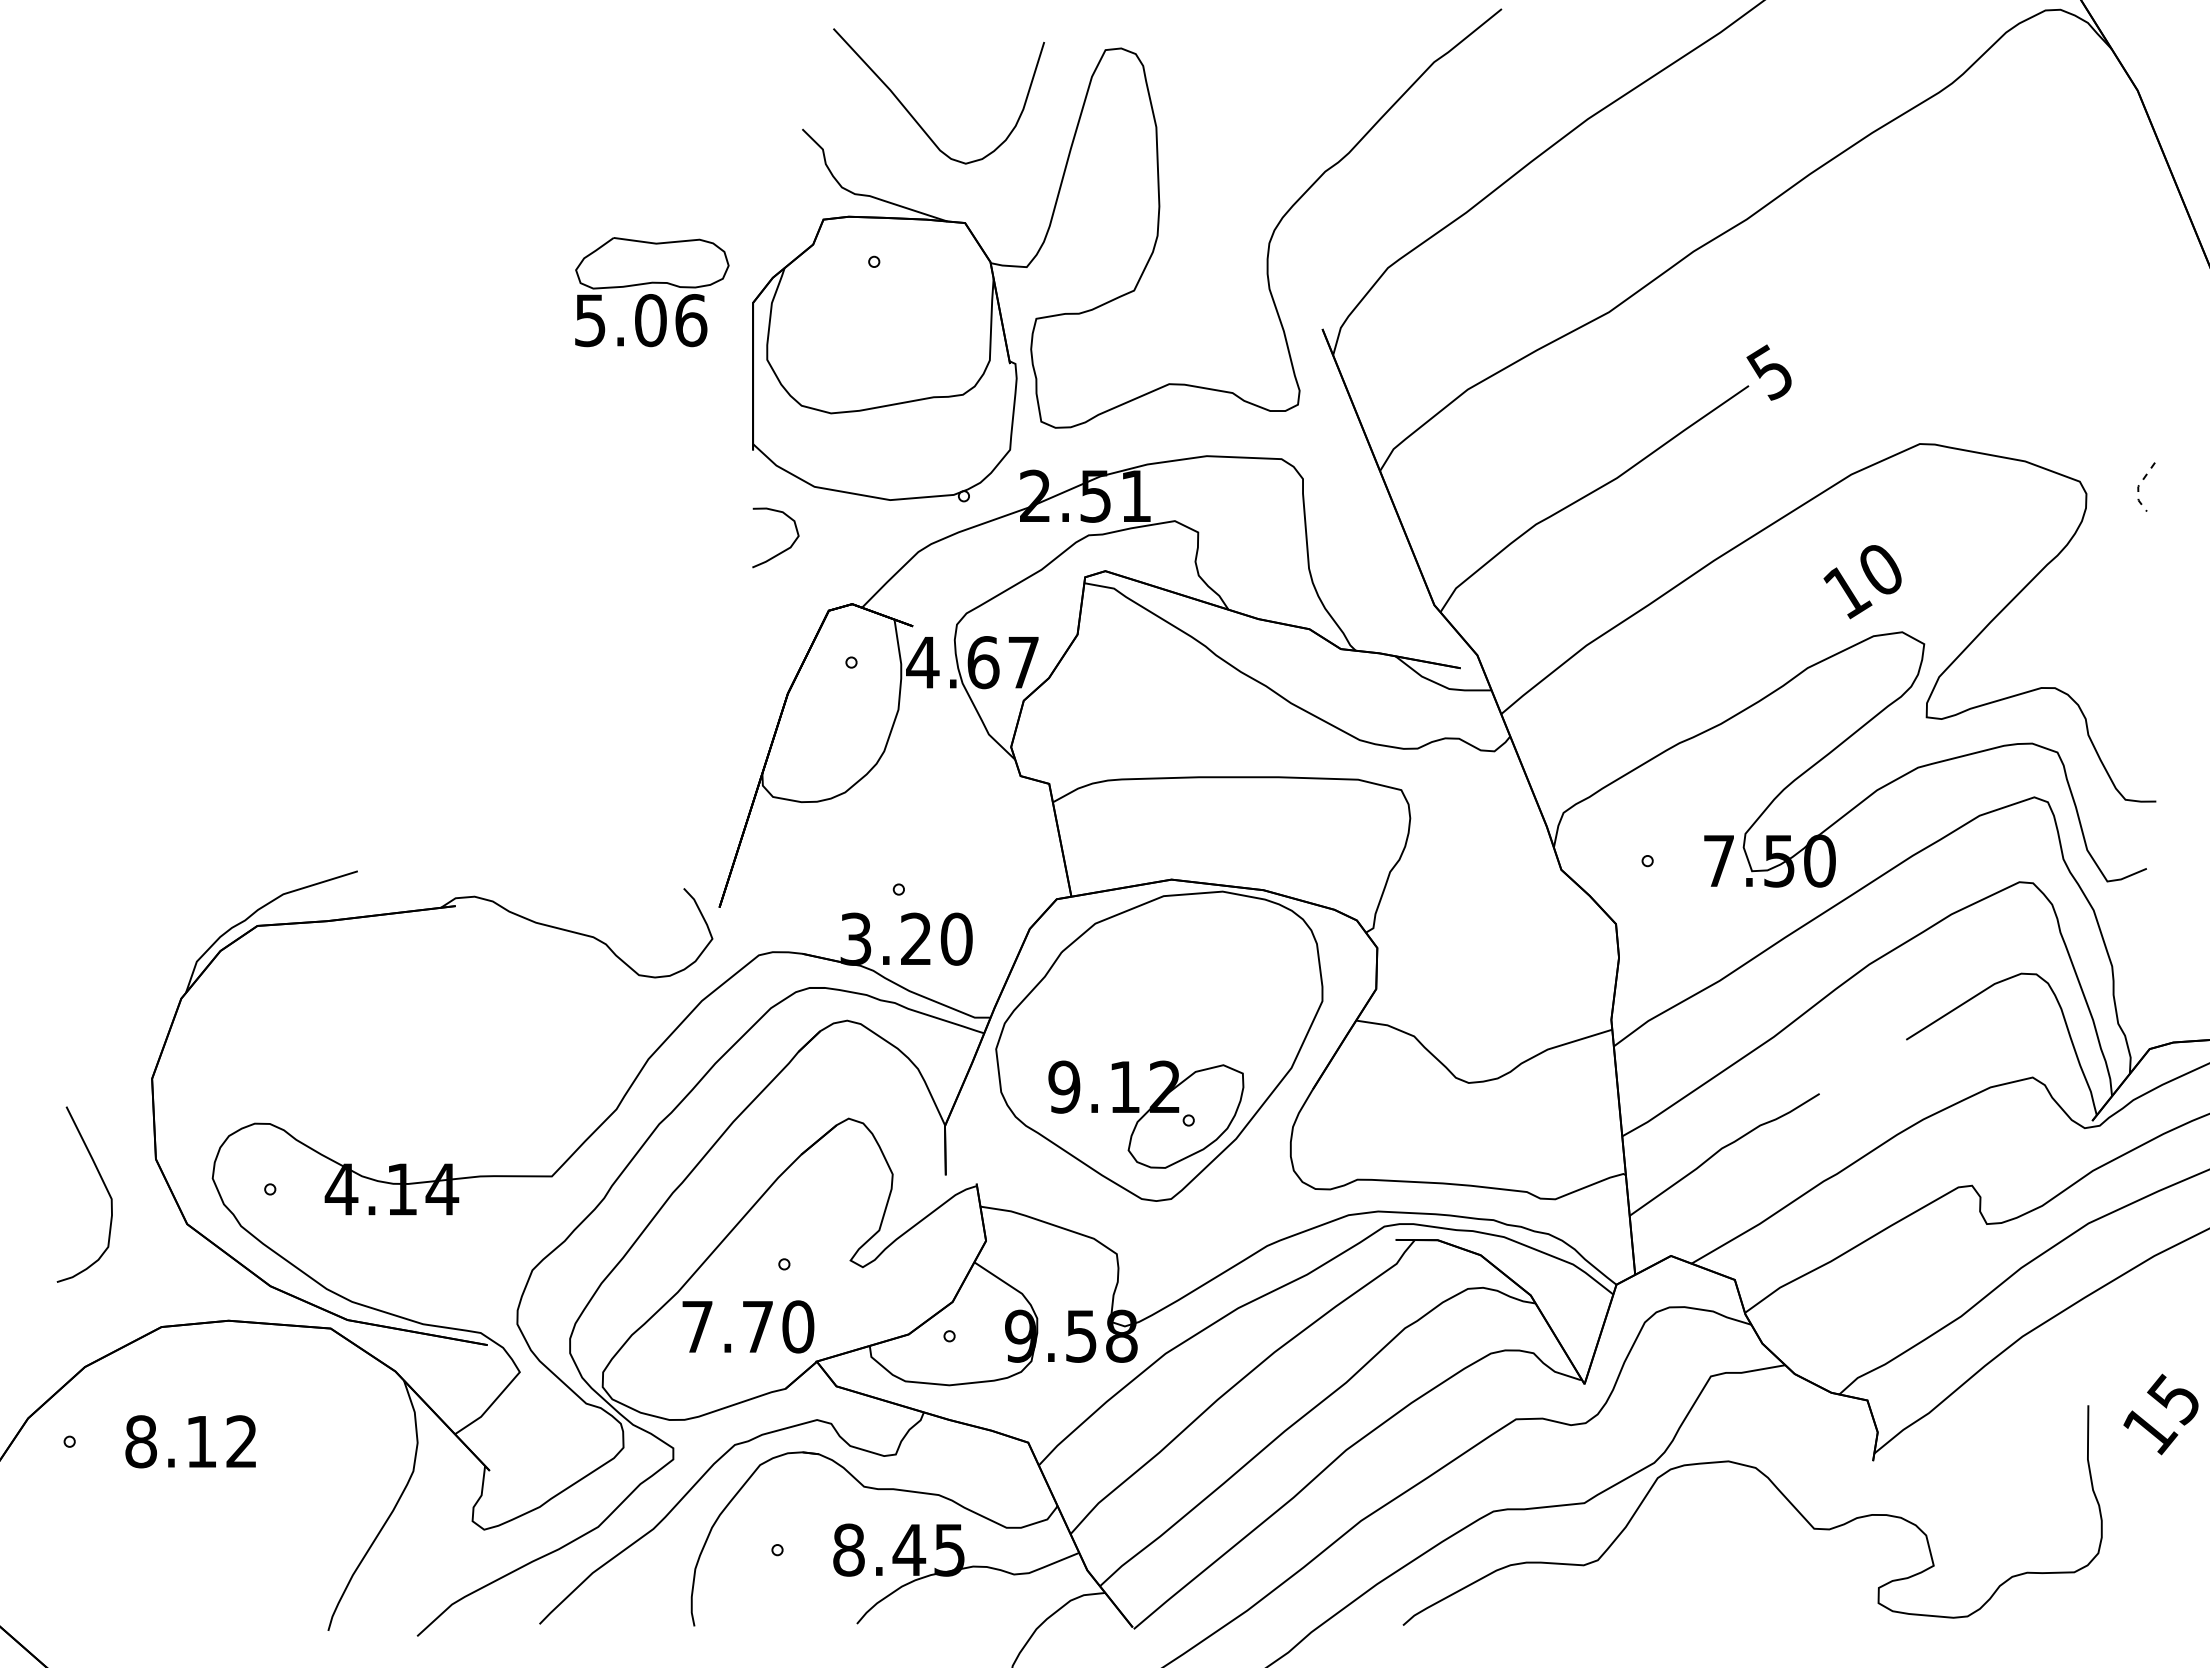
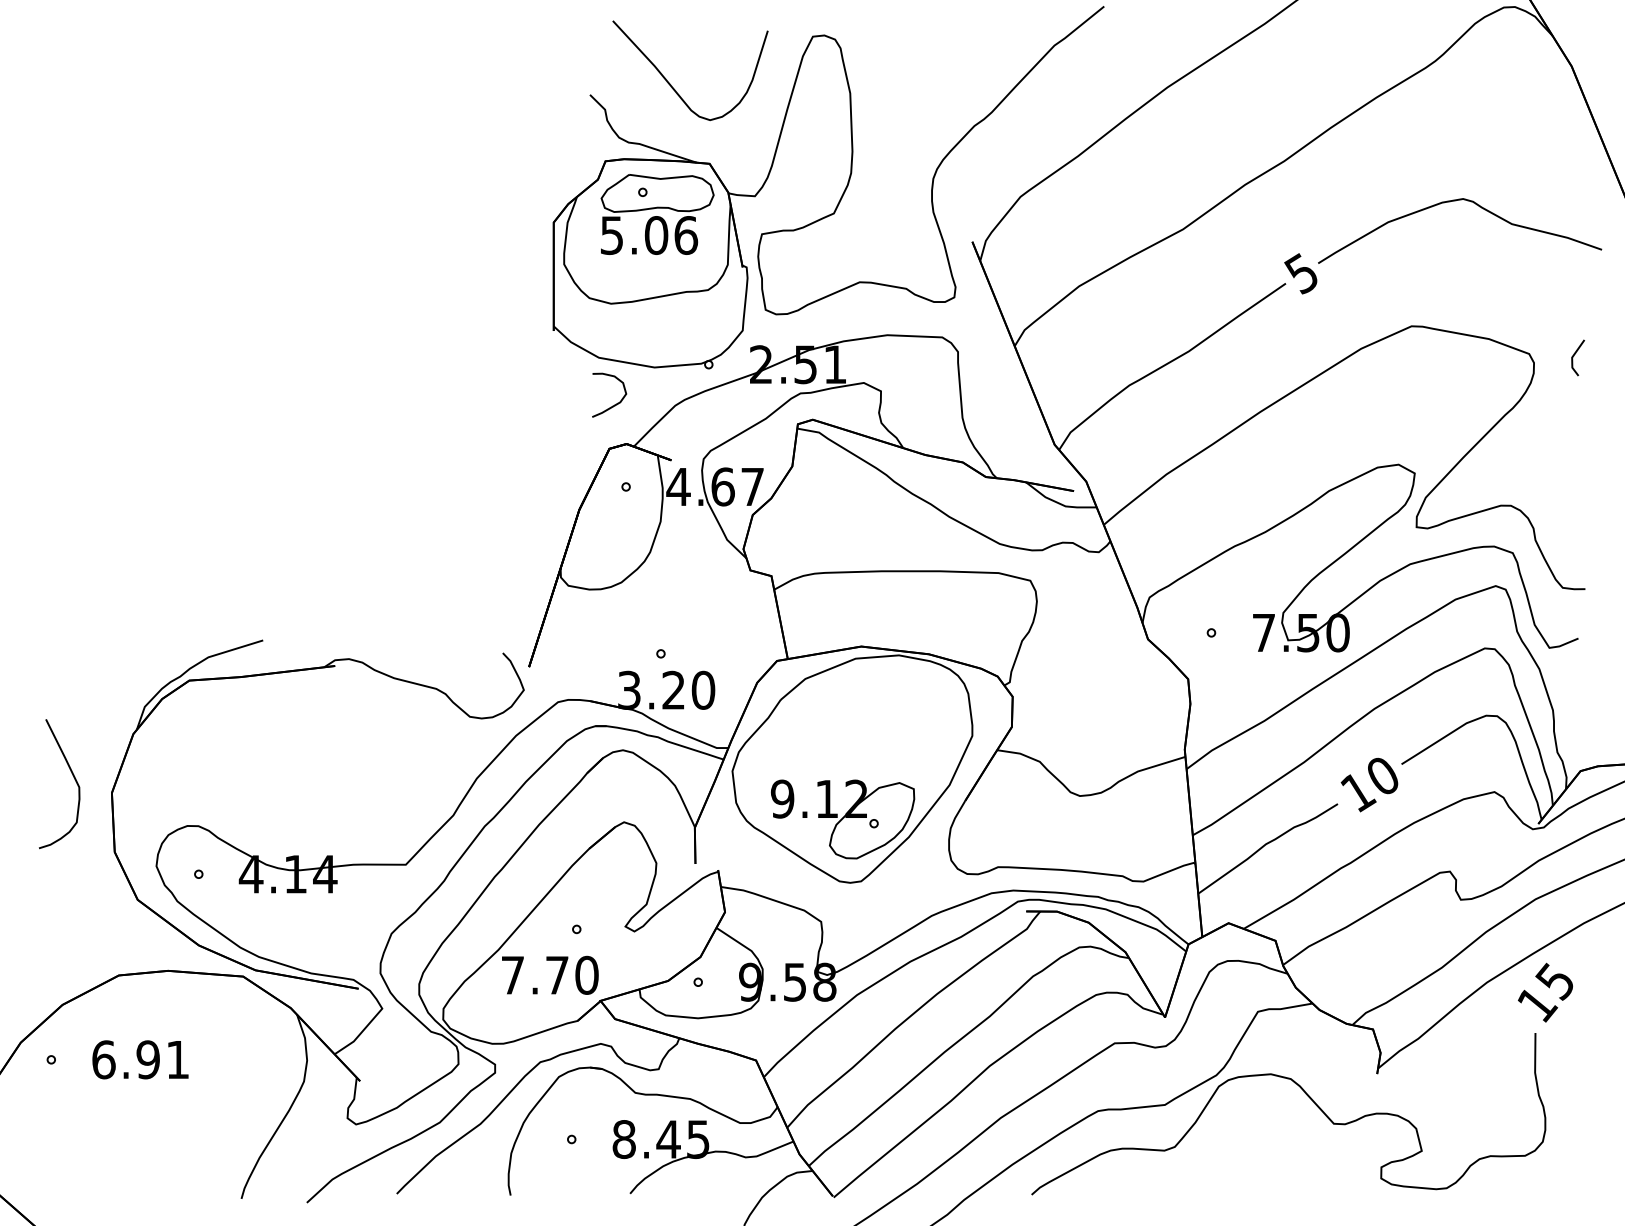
curve: (1976, 274) -> (1453, 201), added
part: (652, 292) -> (657, 214), moved
line: (2138, 486) -> (1572, 357), dashed -> solid
curve: (784, 549) -> (615, 403), moved
text: (1862, 582) -> (1369, 785), moved
curve: (103, 1184) -> (73, 776), moved
text: (2160, 1414) -> (1545, 992), moved
text: (190, 1441) -> (140, 1059), 8.12 -> 6.91

